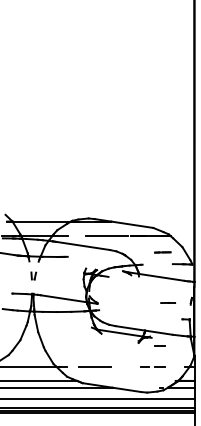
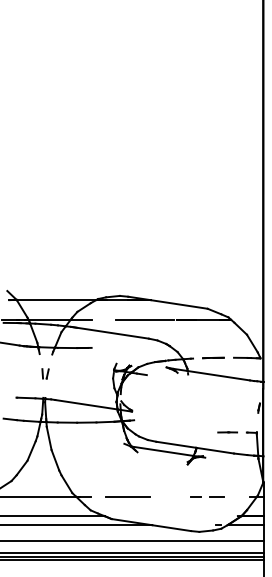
line: (162, 252) -> (213, 357), moved
line: (168, 303) -> (227, 432), moved
line: (159, 345) -> (216, 468), removed

